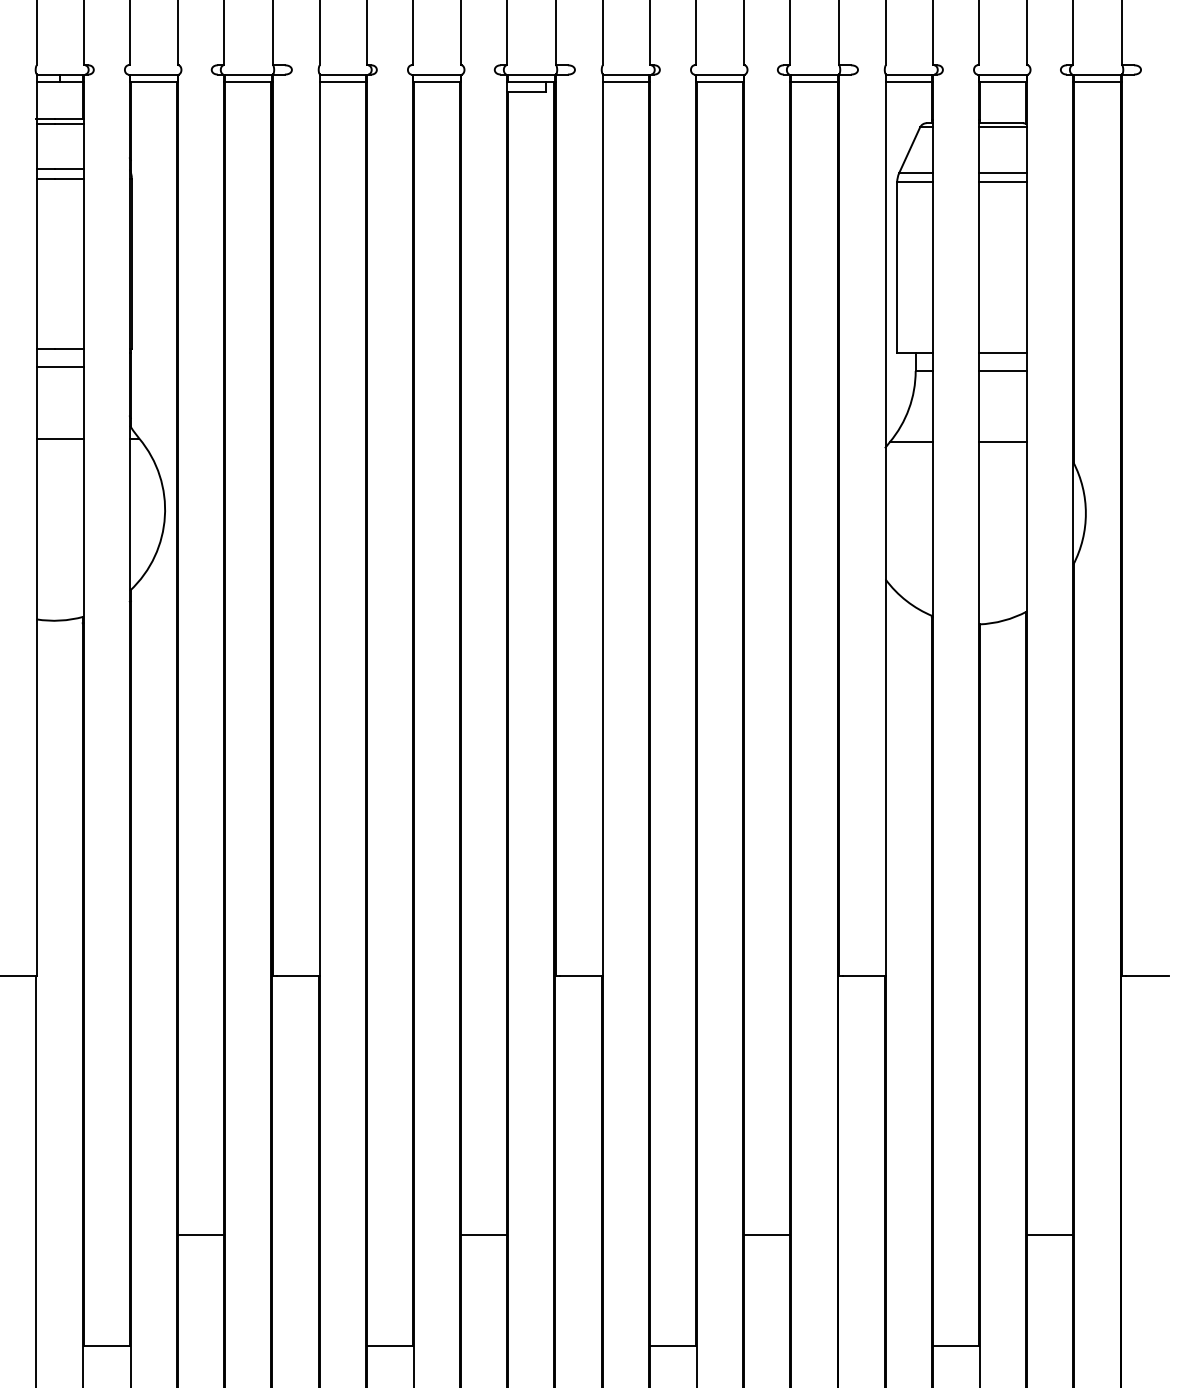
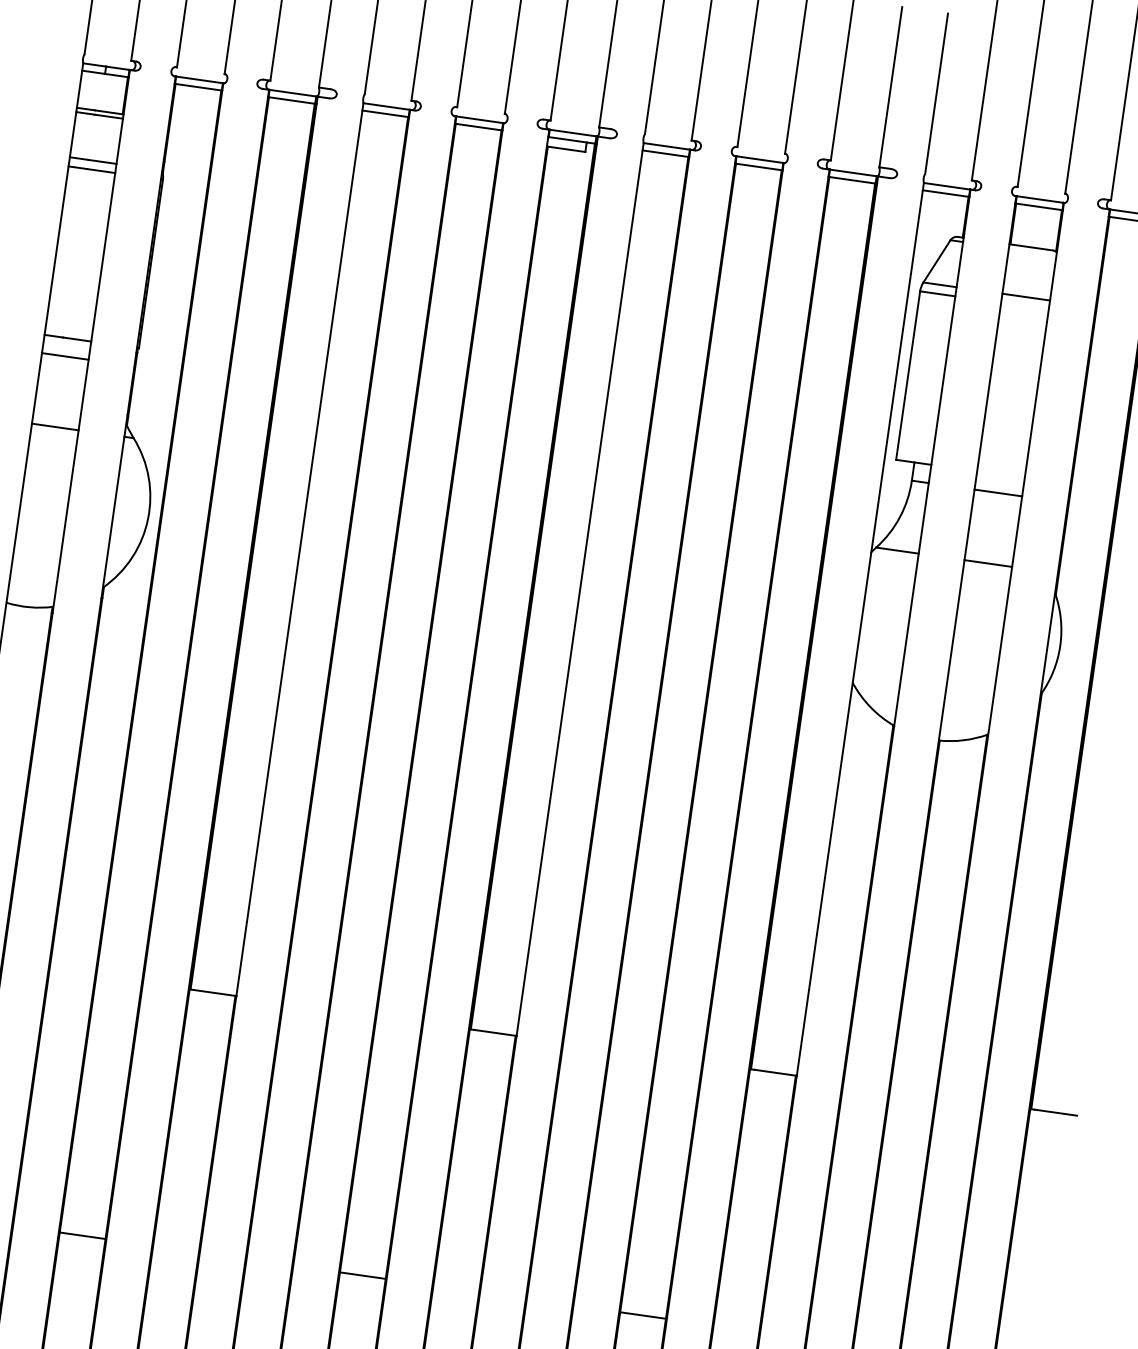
line: (1003, 127) -> (1033, 252), removed
line: (1003, 182) -> (1025, 306), removed
line: (1003, 352) -> (1001, 474), removed

